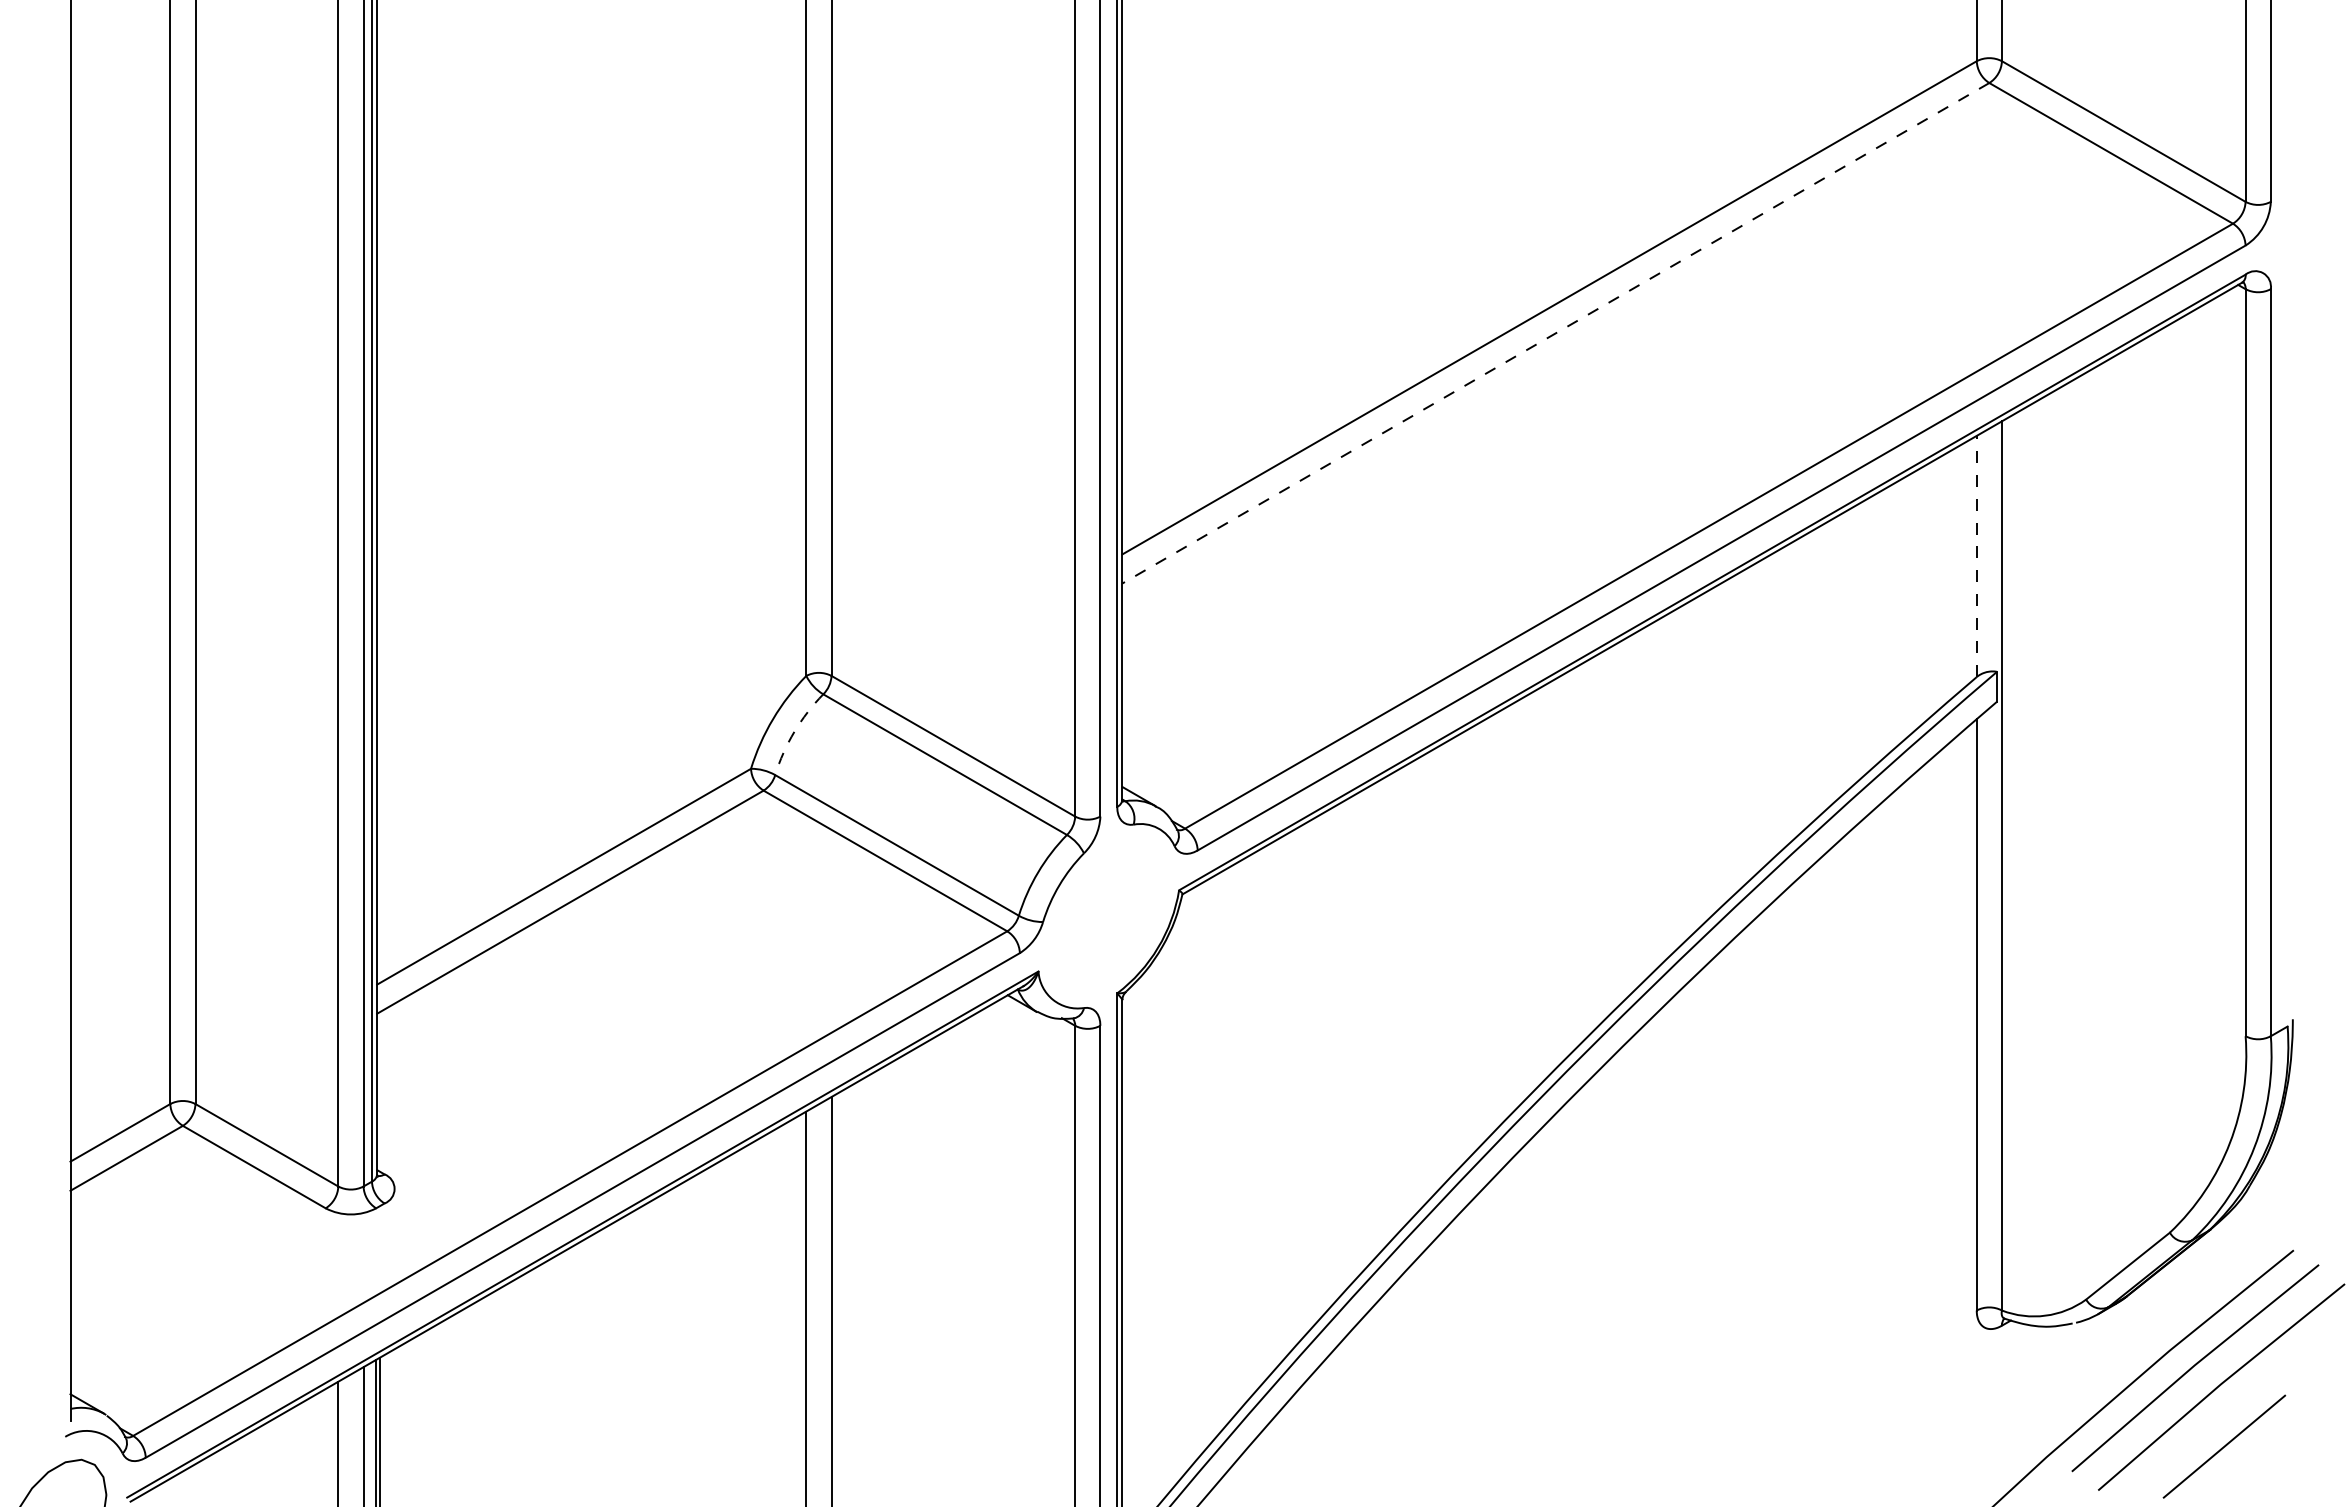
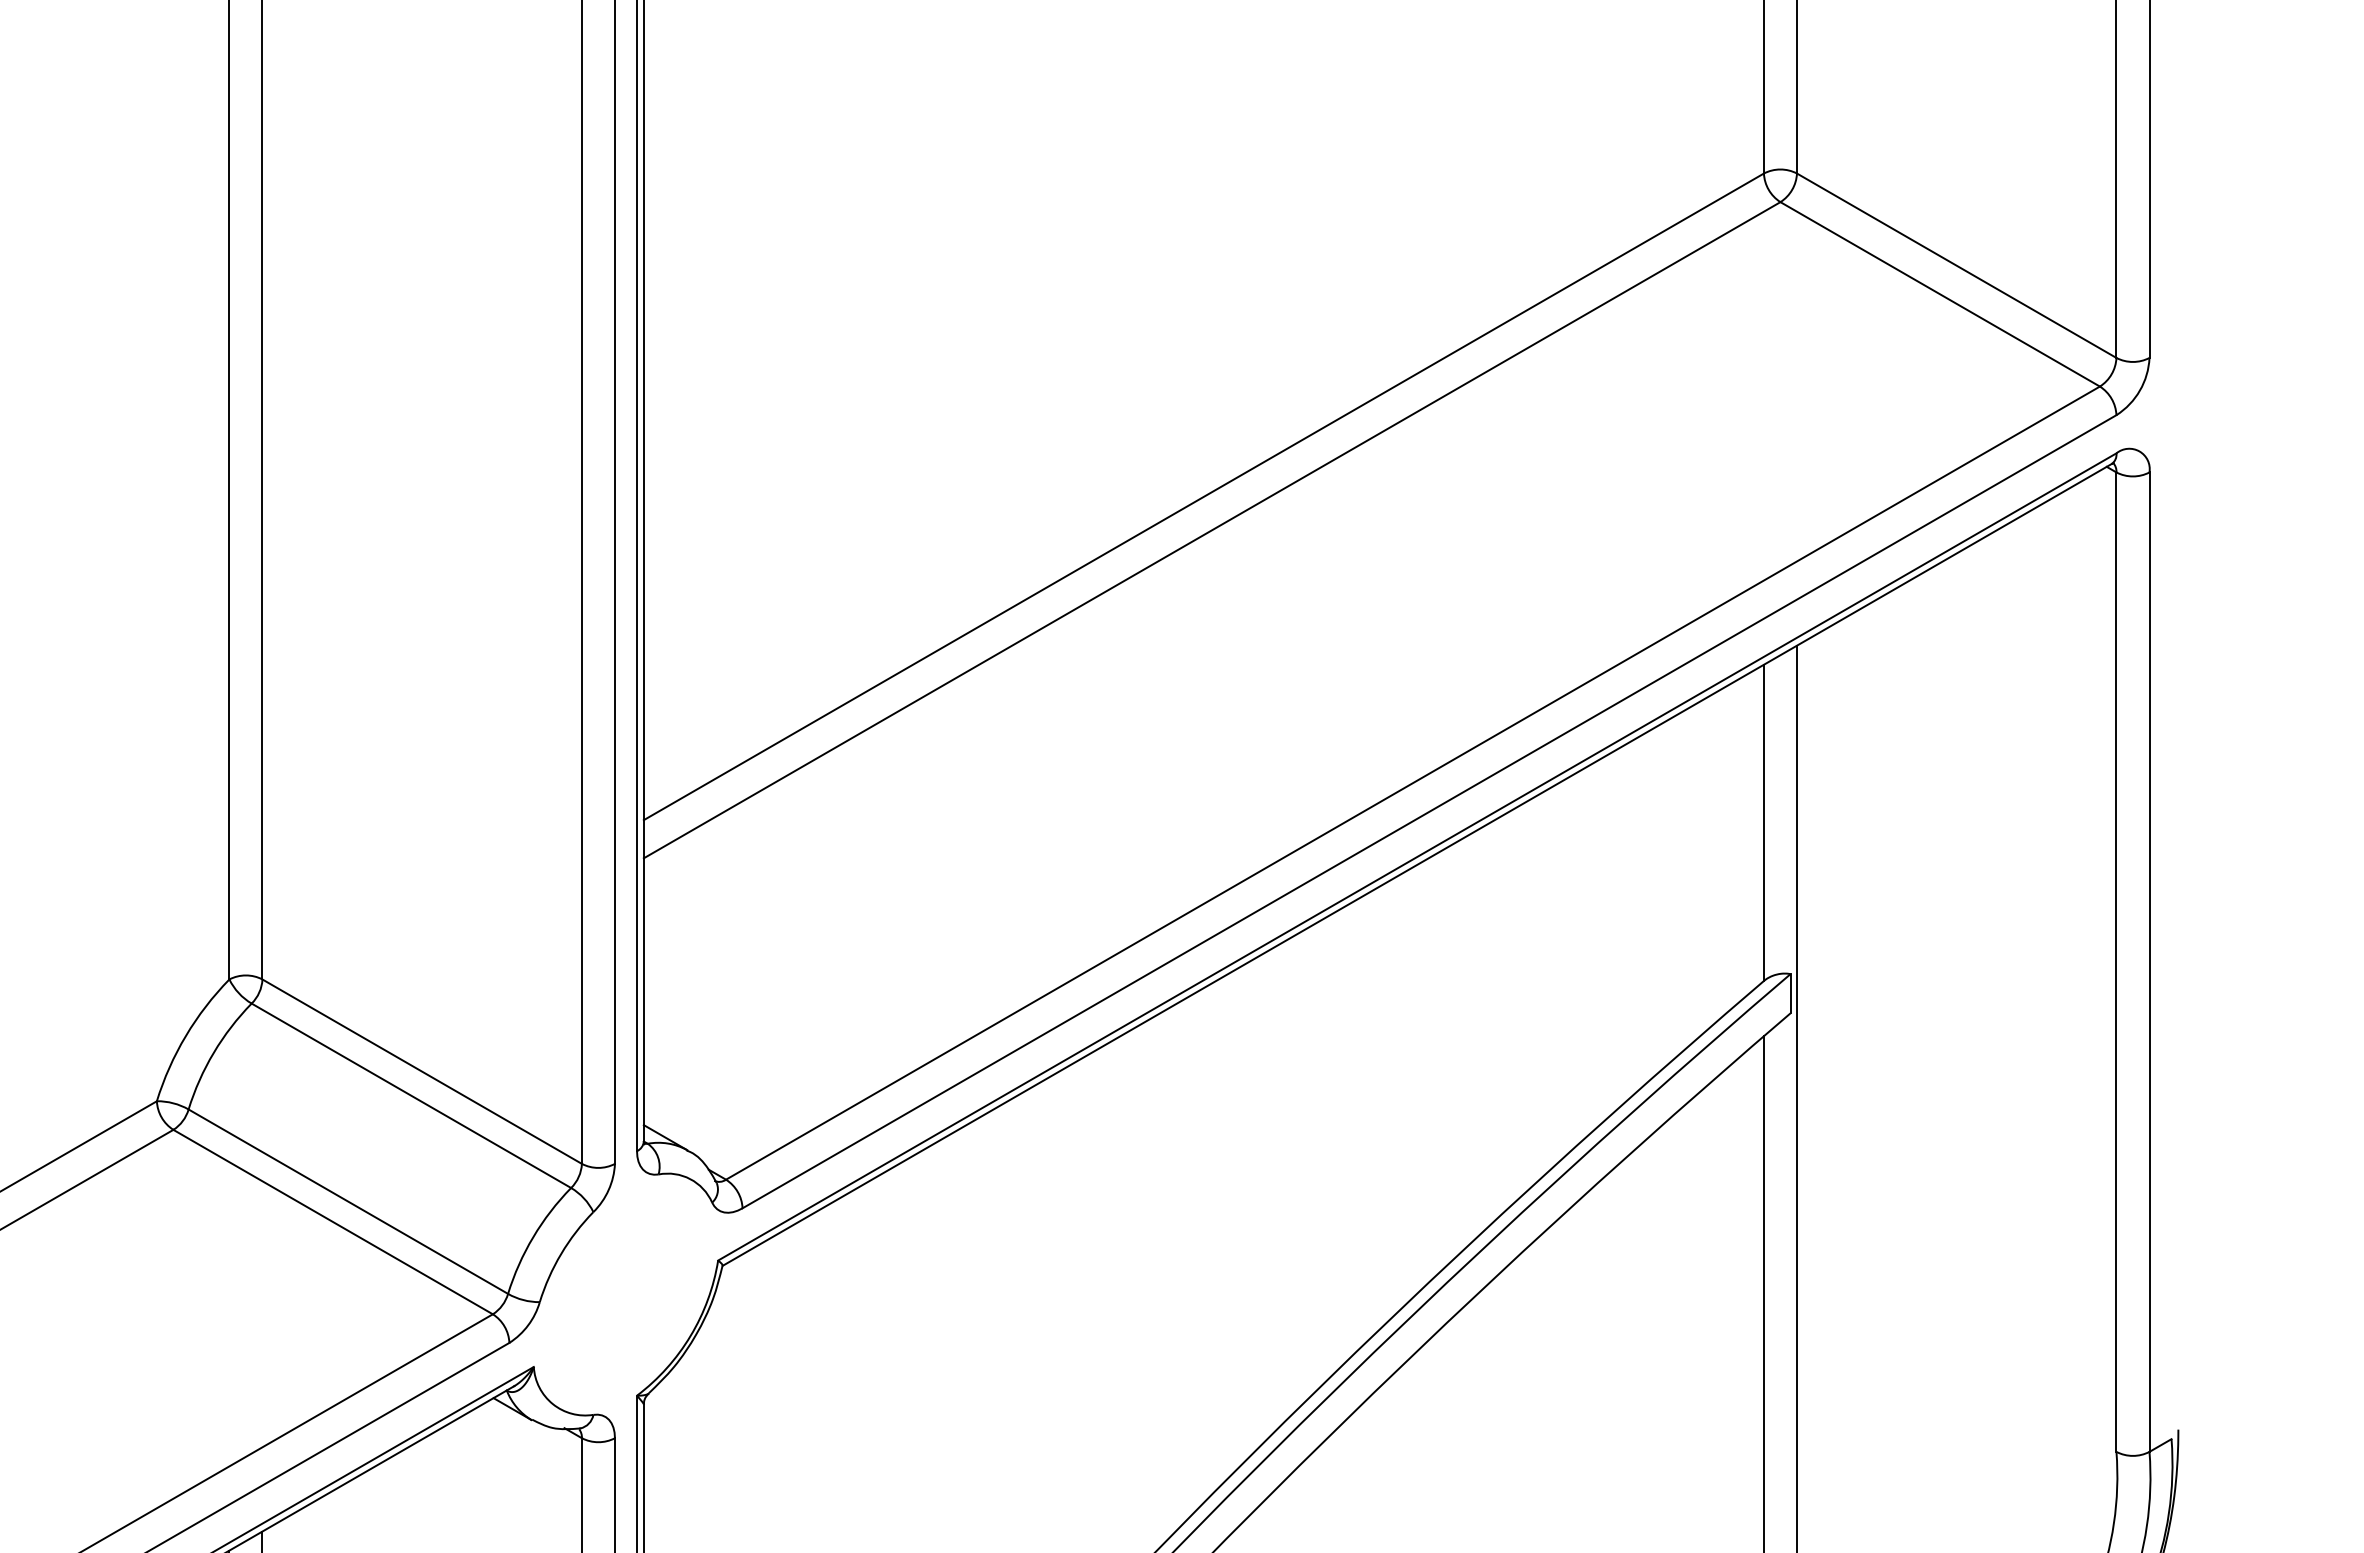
line: (1555, 333) -> (1211, 530), dashed -> solid
line: (1976, 556) -> (1763, 822), dashed -> solid
arc: (794, 731) -> (213, 1052), dashed -> solid

